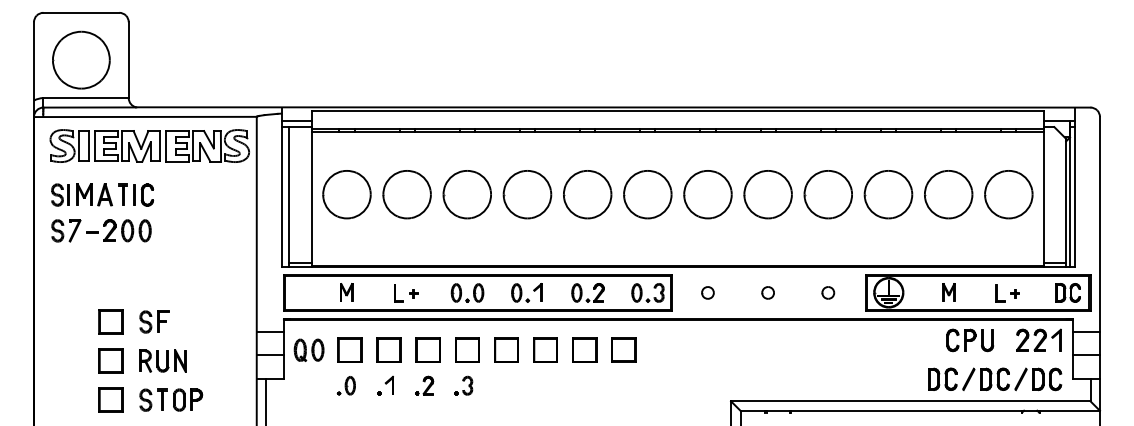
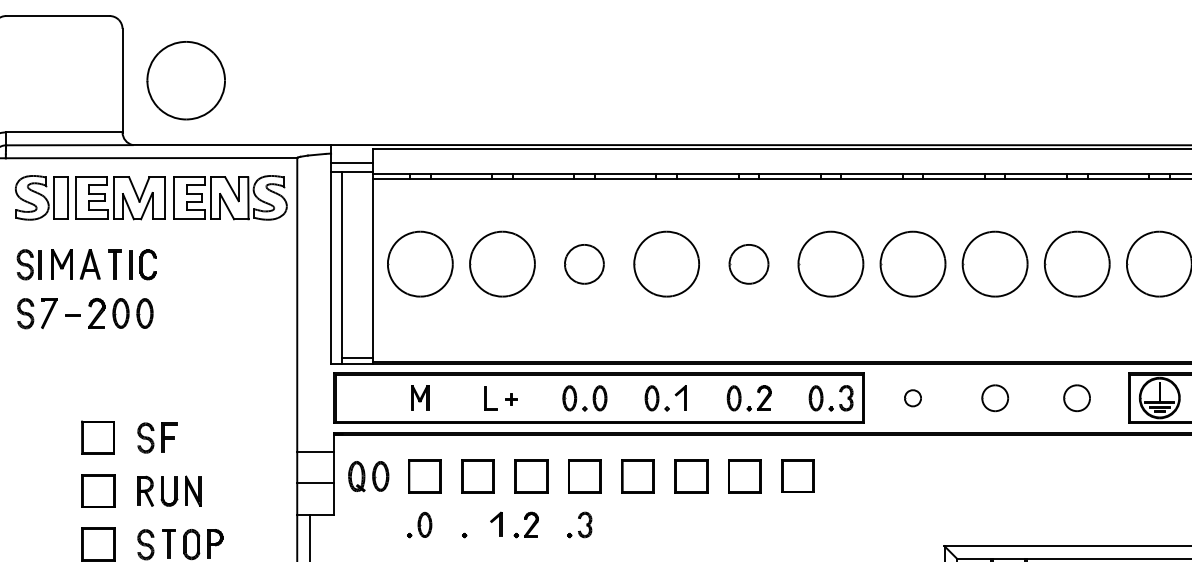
part: (81, 59) -> (186, 79), moved
part: (466, 194) -> (583, 263), size x0.6
part: (587, 194) -> (748, 263), size x0.6
part: (767, 292) -> (994, 397), size x1.6
part: (828, 292) -> (1077, 397), size x1.6
part: (388, 384) -> (494, 523), moved

